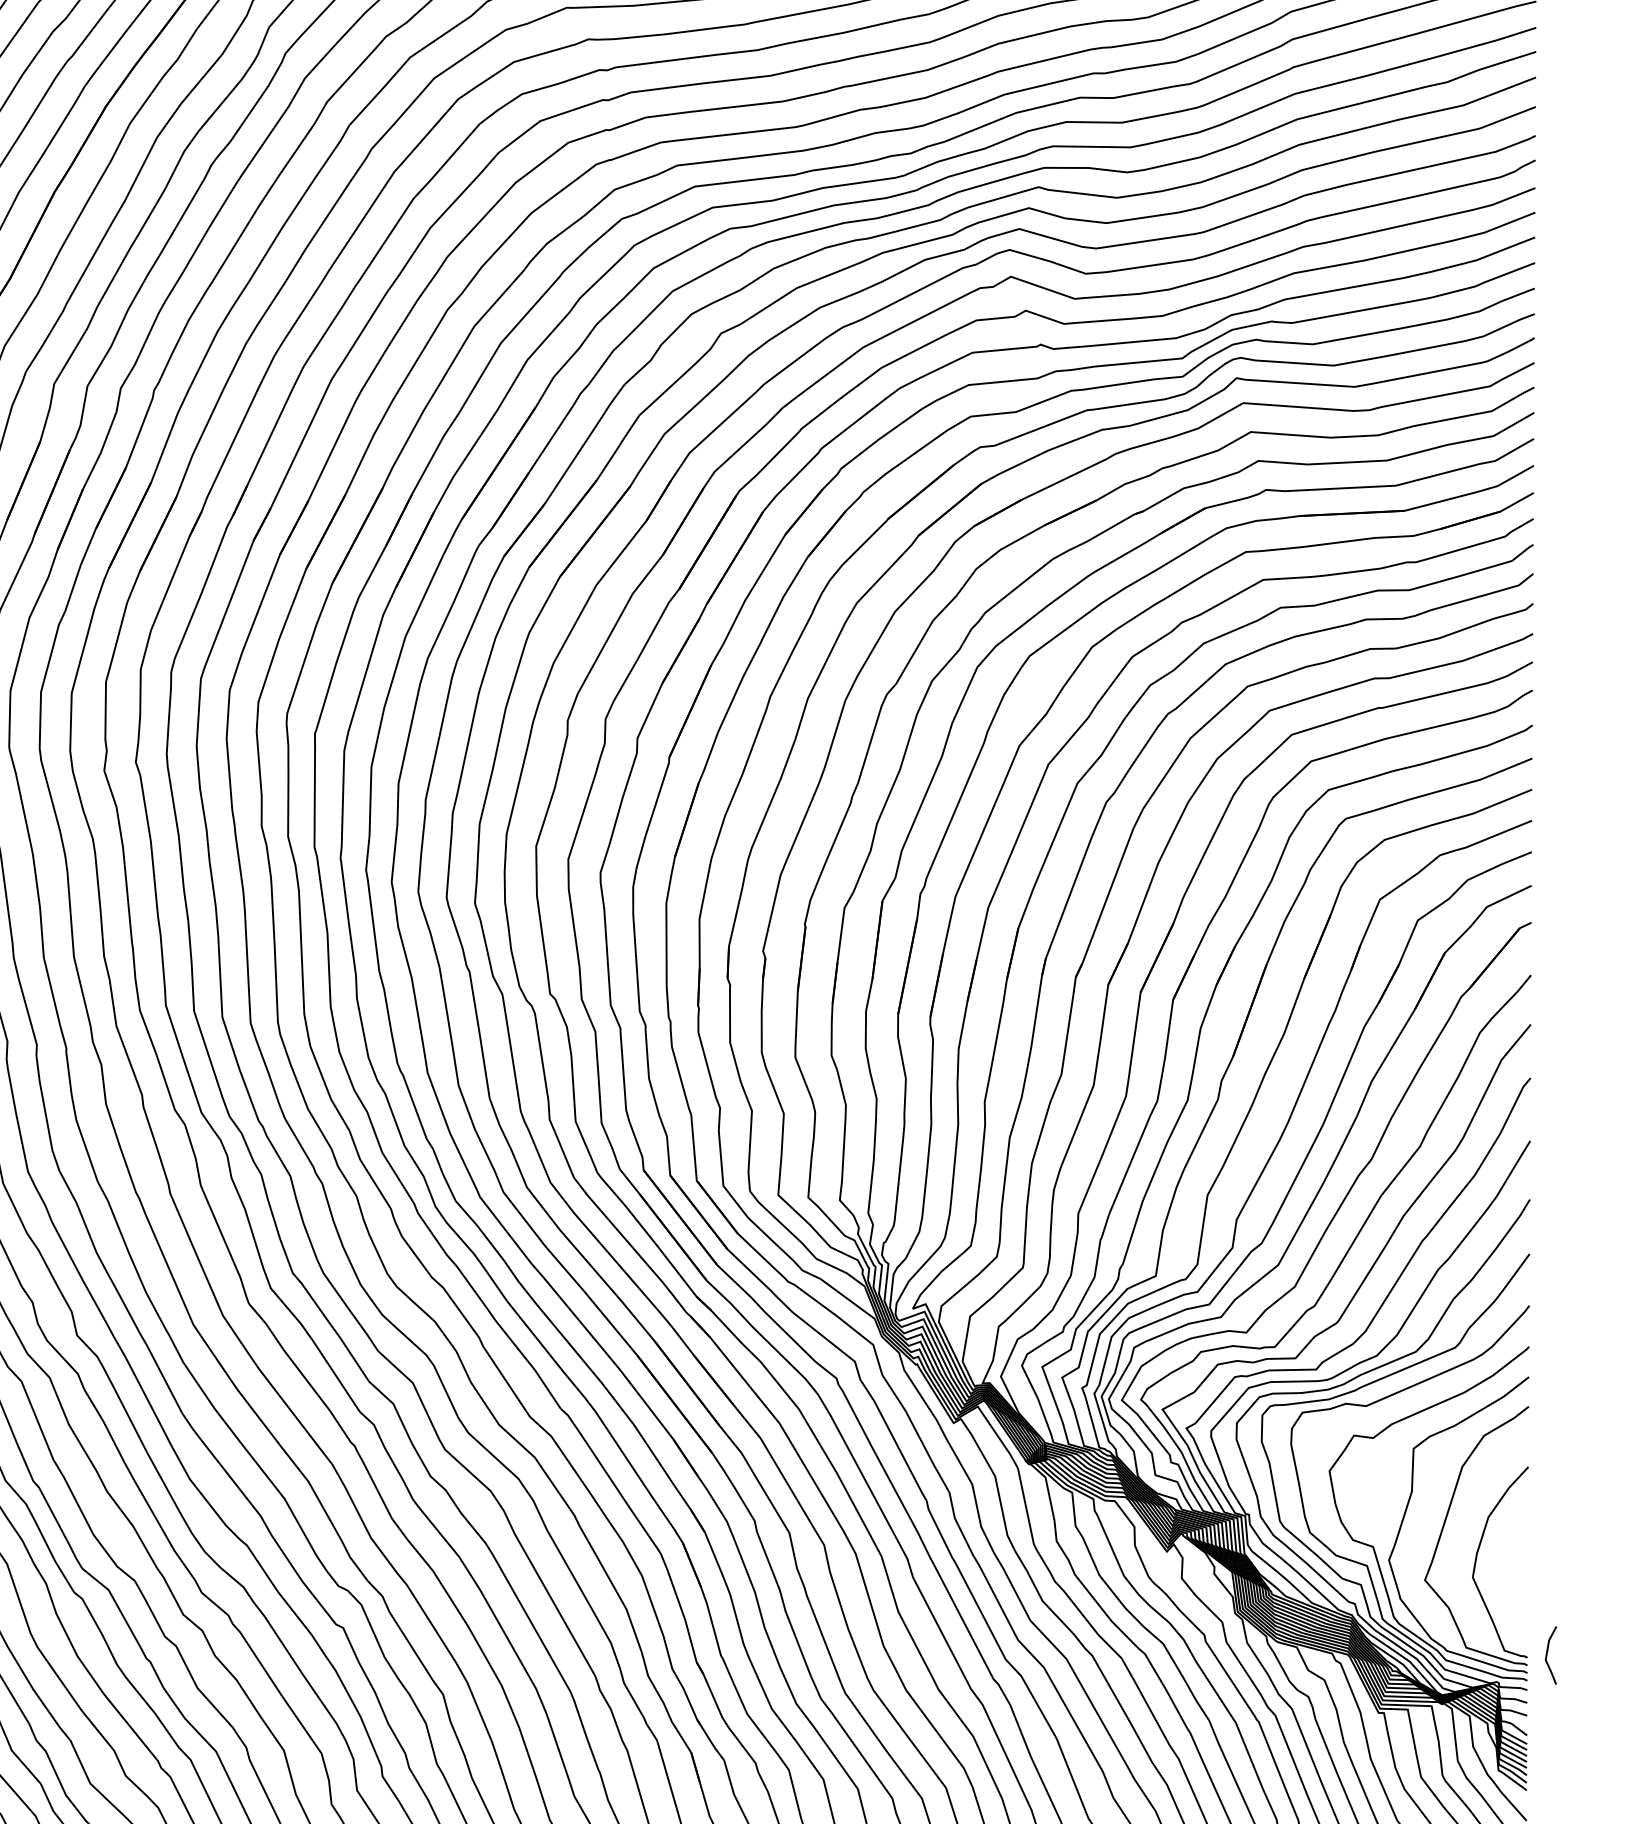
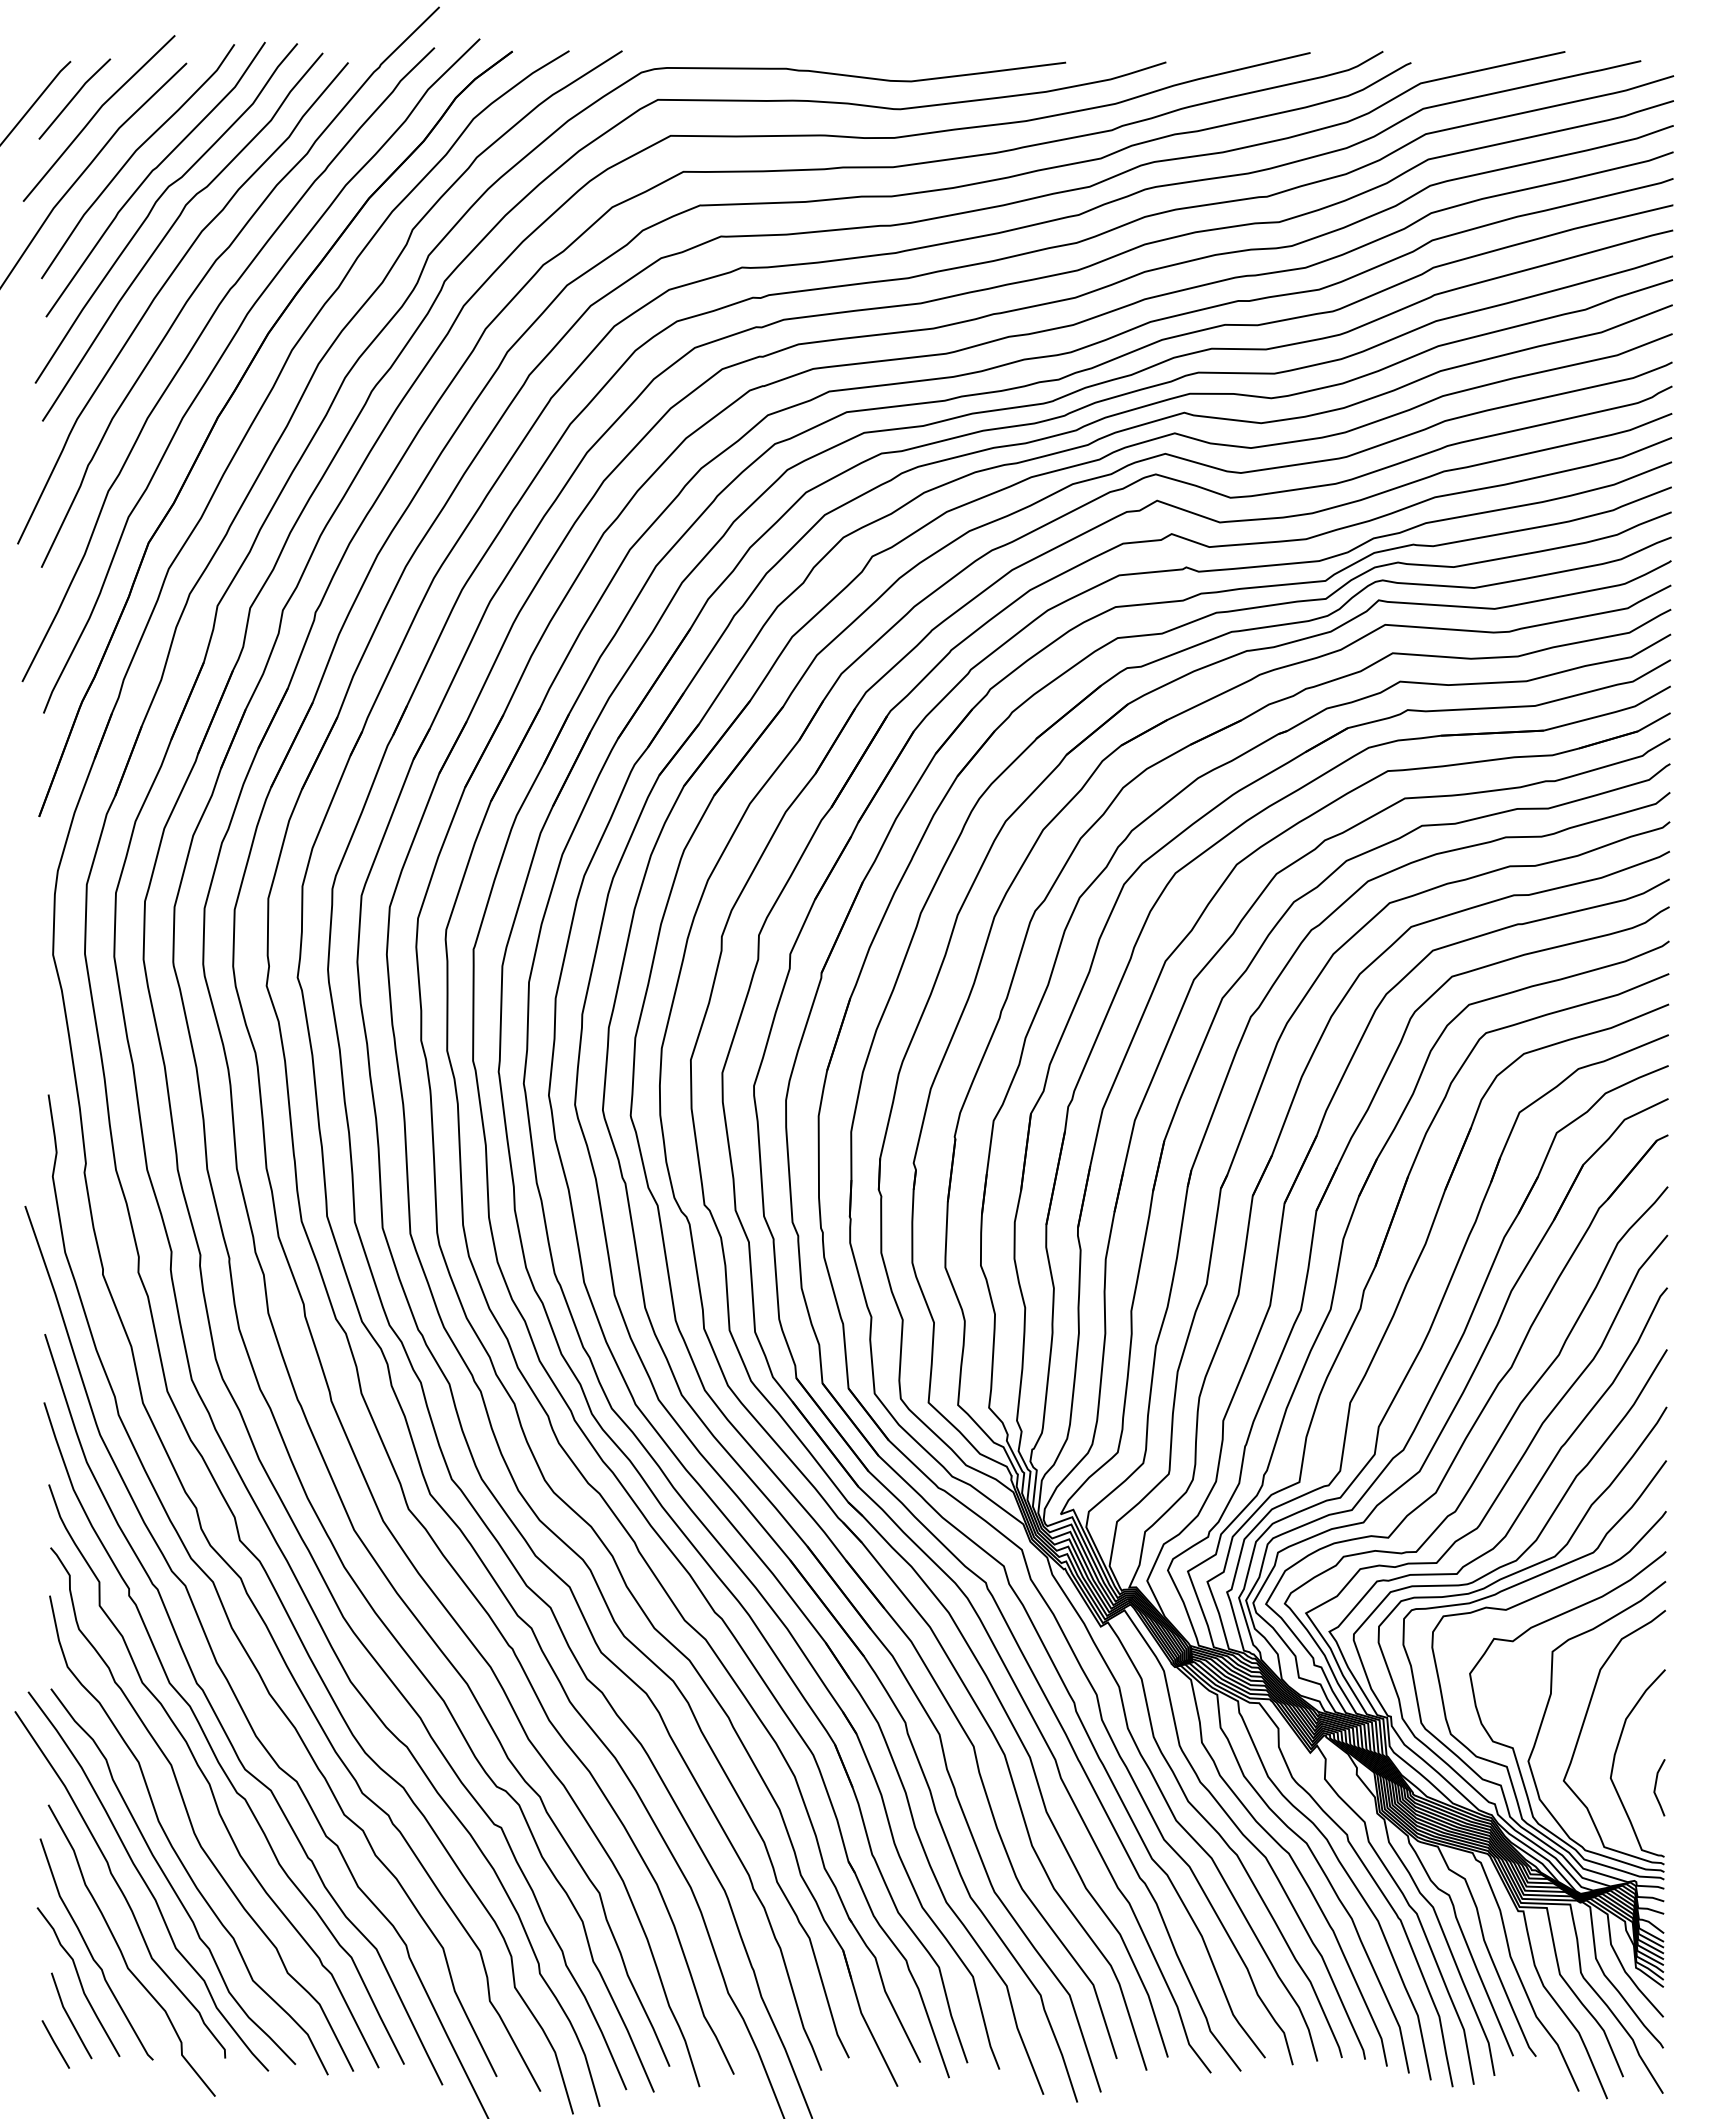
line: (1547, 1654) -> (1656, 1786), moved

